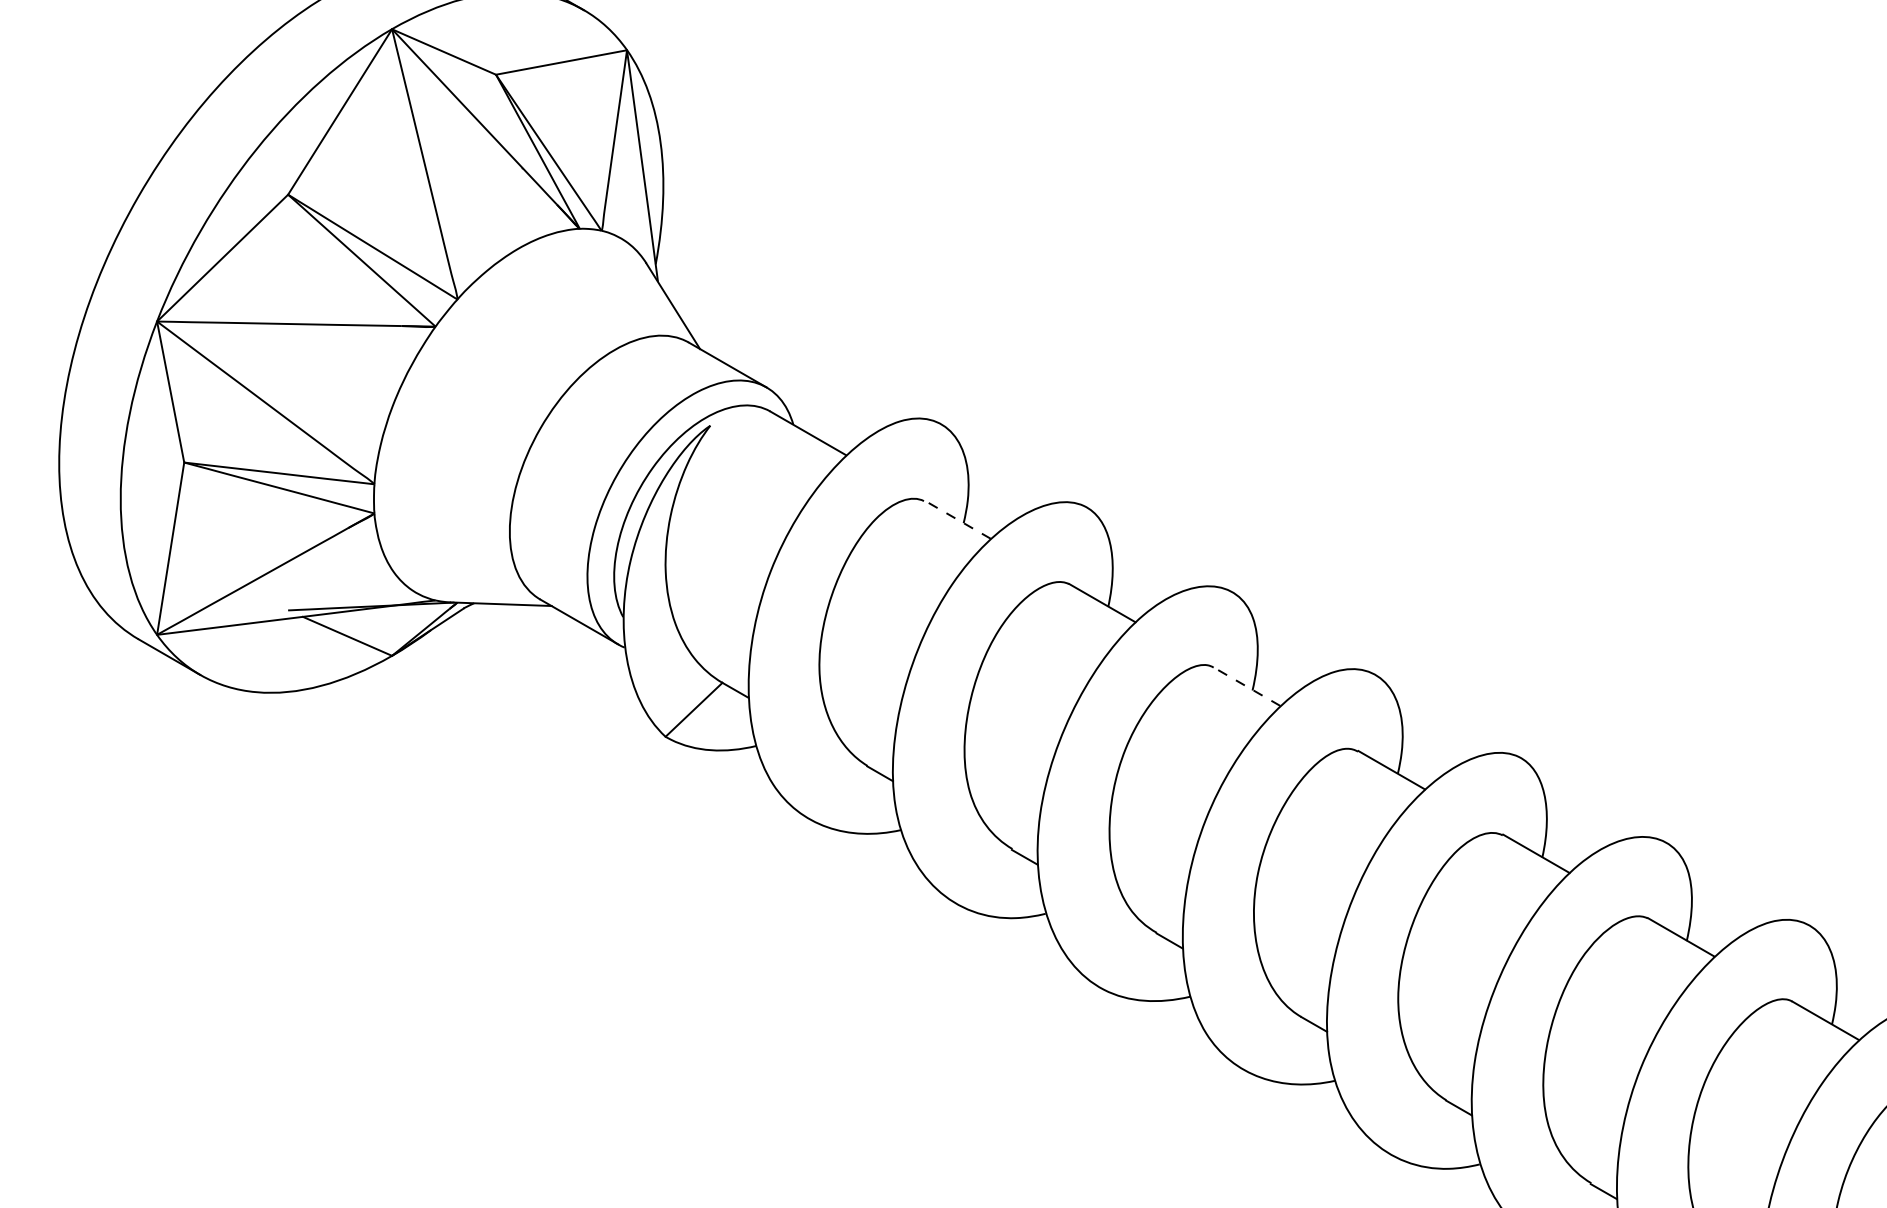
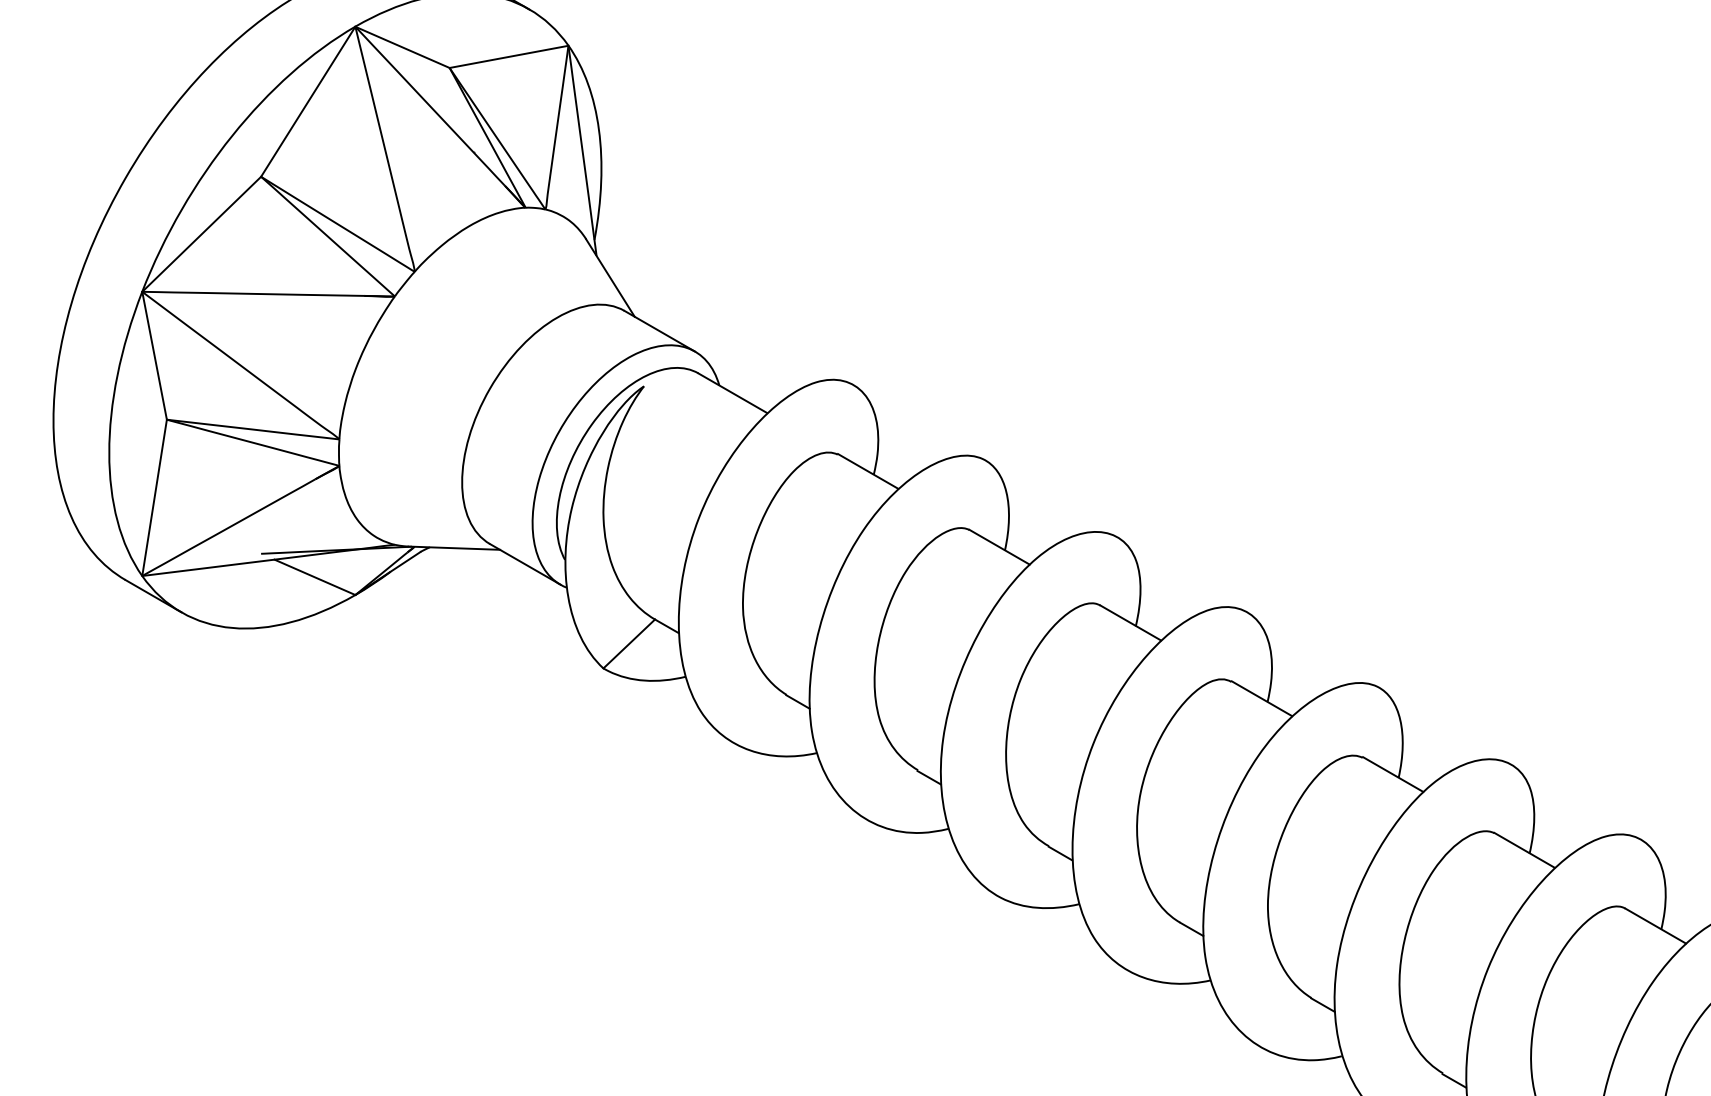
line: (957, 519) -> (868, 471), dashed -> solid
line: (1246, 687) -> (1130, 623), dashed -> solid

